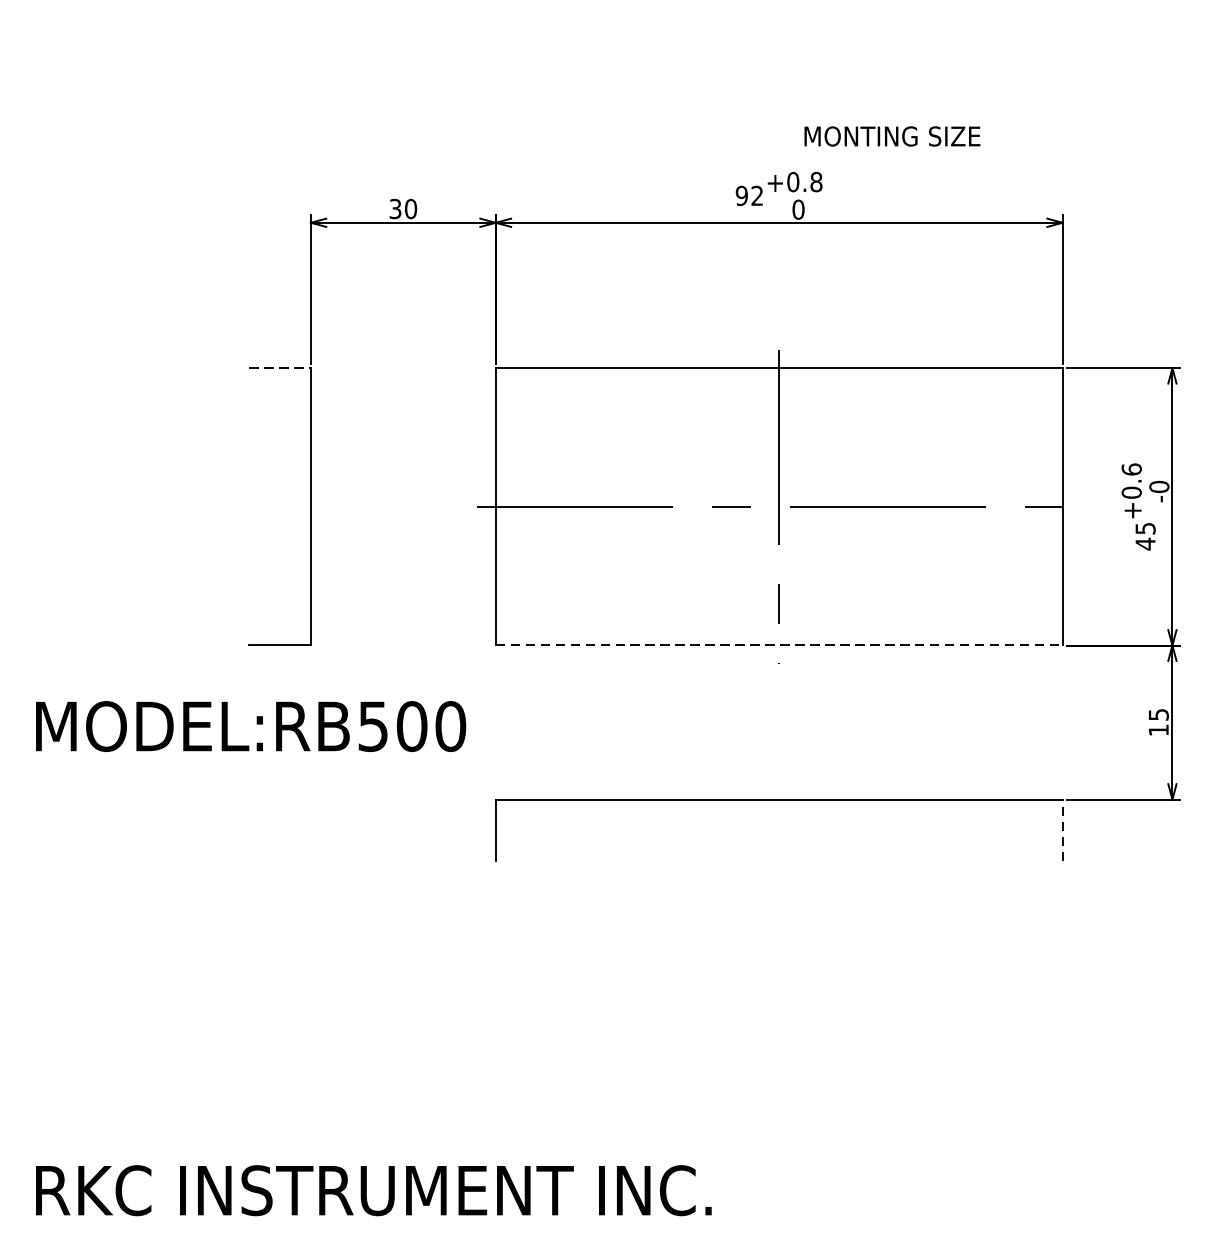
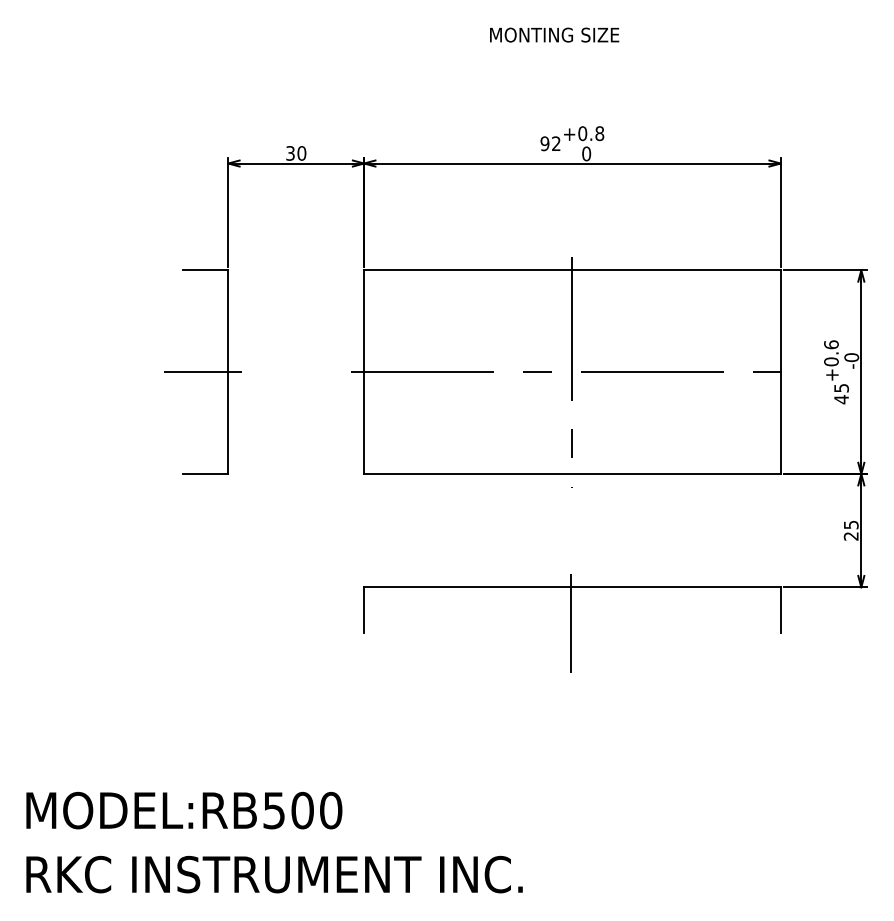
text: (892, 135) -> (554, 34), moved
line: (279, 368) -> (205, 270), dashed -> solid
line: (275, 507) -> (202, 372), added
line: (779, 646) -> (572, 474), dashed -> solid
text: (251, 726) -> (184, 810), moved
text: (1157, 730) -> (850, 536), 15 -> 25
line: (1062, 829) -> (780, 609), dashed -> solid
line: (777, 847) -> (571, 622), added

